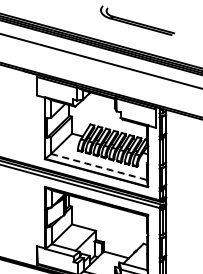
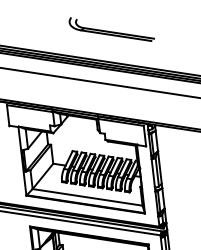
line: (98, 166) -> (87, 196), dashed -> solid

